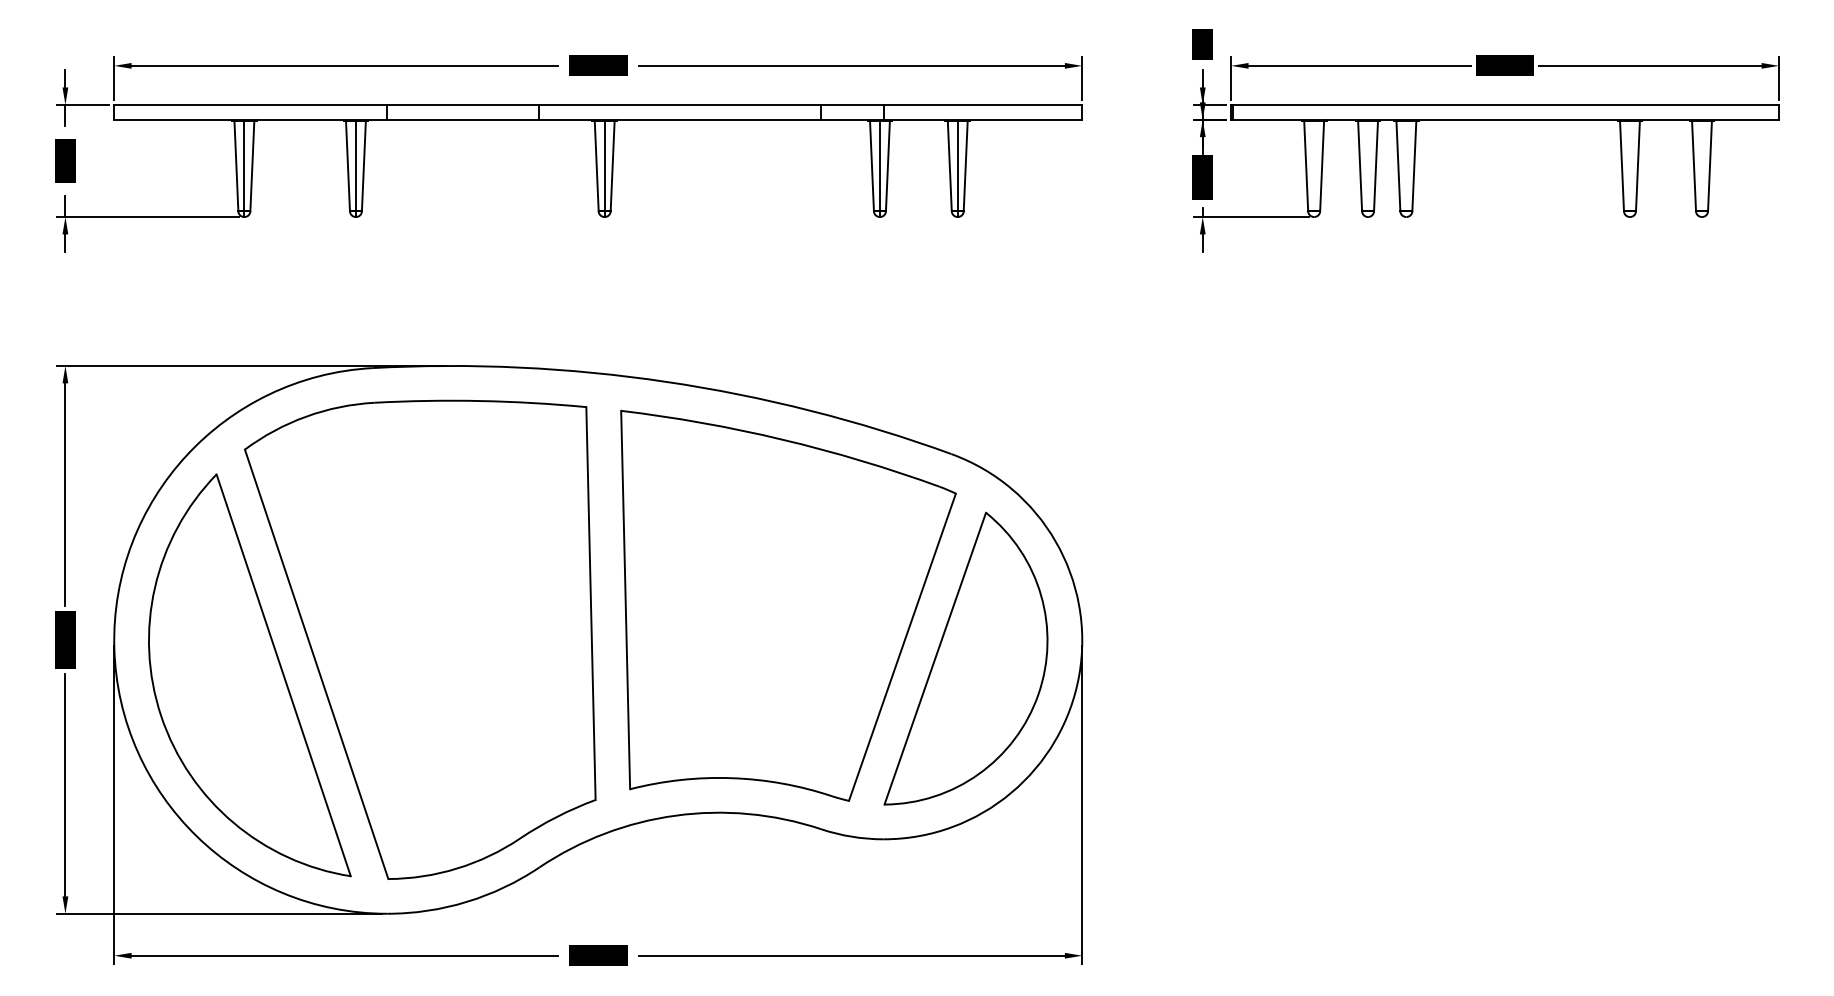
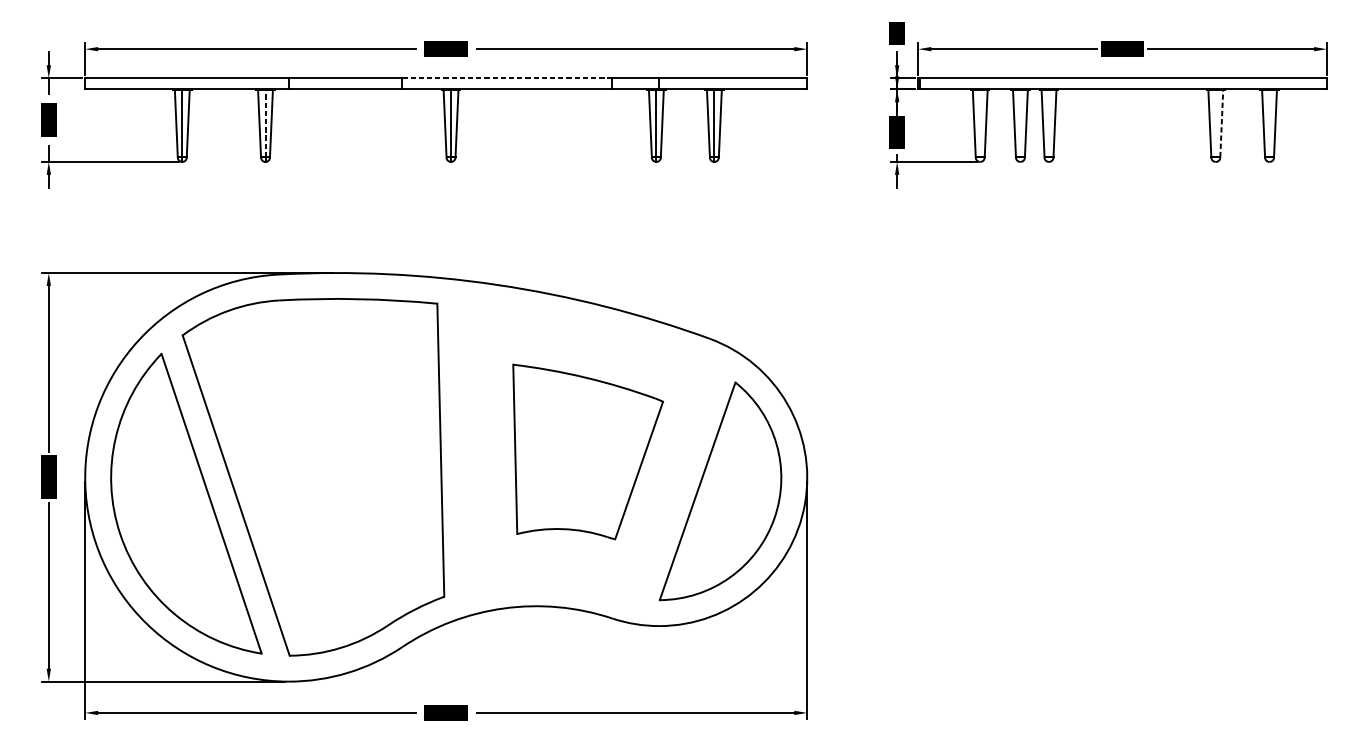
line: (680, 104) -> (507, 77), solid -> dashed
line: (355, 165) -> (265, 123), solid -> dashed
line: (1637, 165) -> (1221, 123), solid -> dashed
part: (788, 605) -> (588, 451), size x0.6

